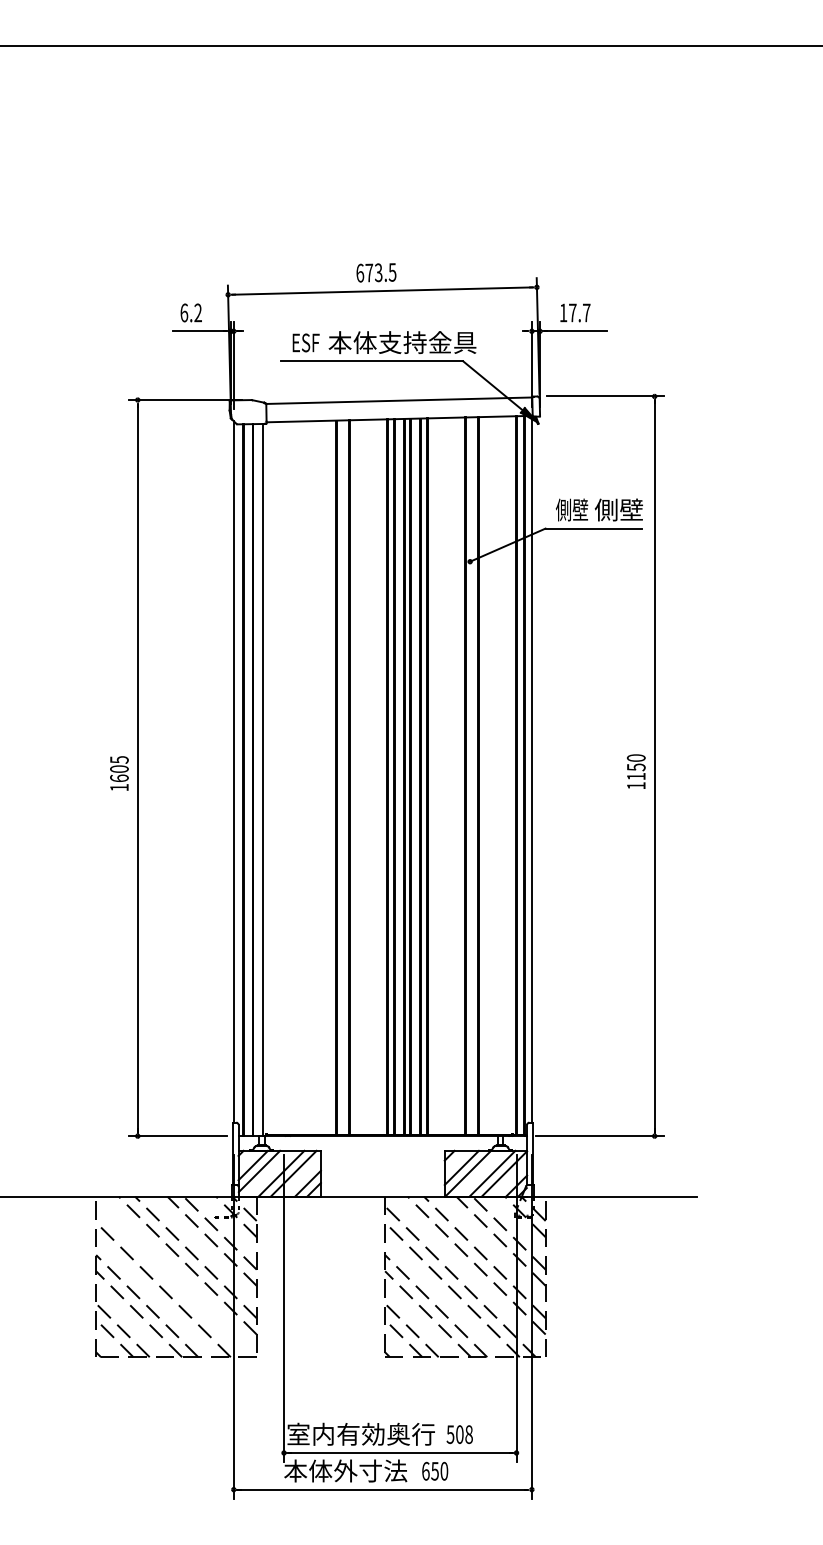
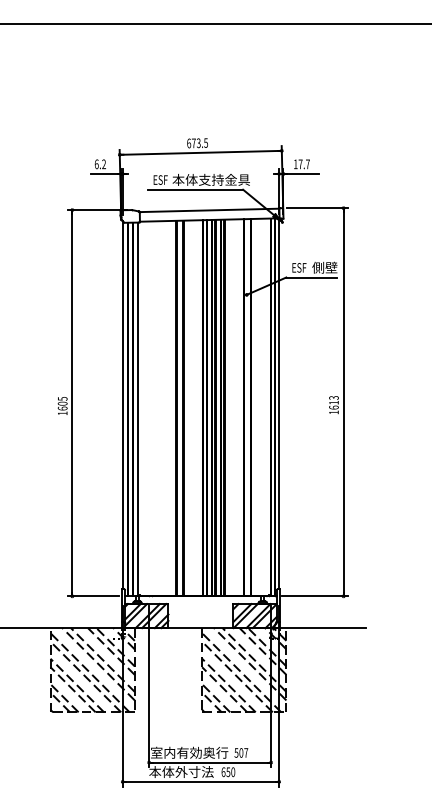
text: (570, 509) -> (299, 267), 側壁 -> ESF
text: (635, 766) -> (333, 402), 1150 -> 1613
line: (170, 1281) -> (89, 672), added
text: (469, 1433) -> (246, 752), 508 -> 507

